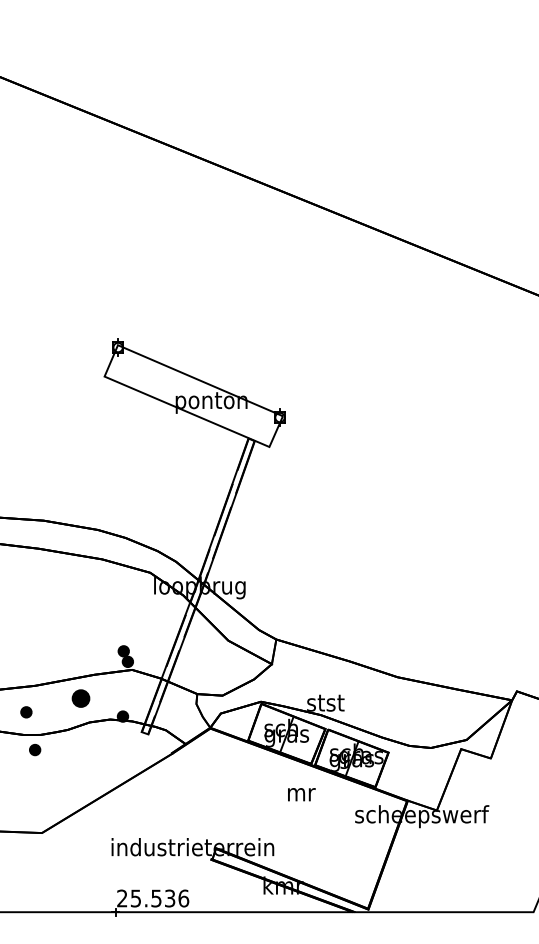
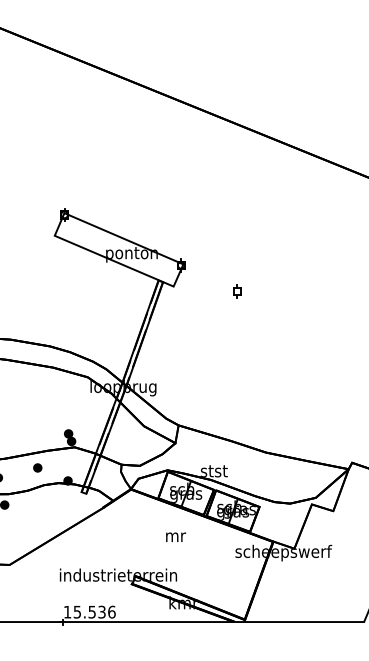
part: (357, 453) -> (237, 291), added
part: (80, 698) -> (37, 467), size x0.62
text: (301, 794) -> (175, 537), moved
text: (122, 898) -> (67, 612), 25.536 -> 15.536

